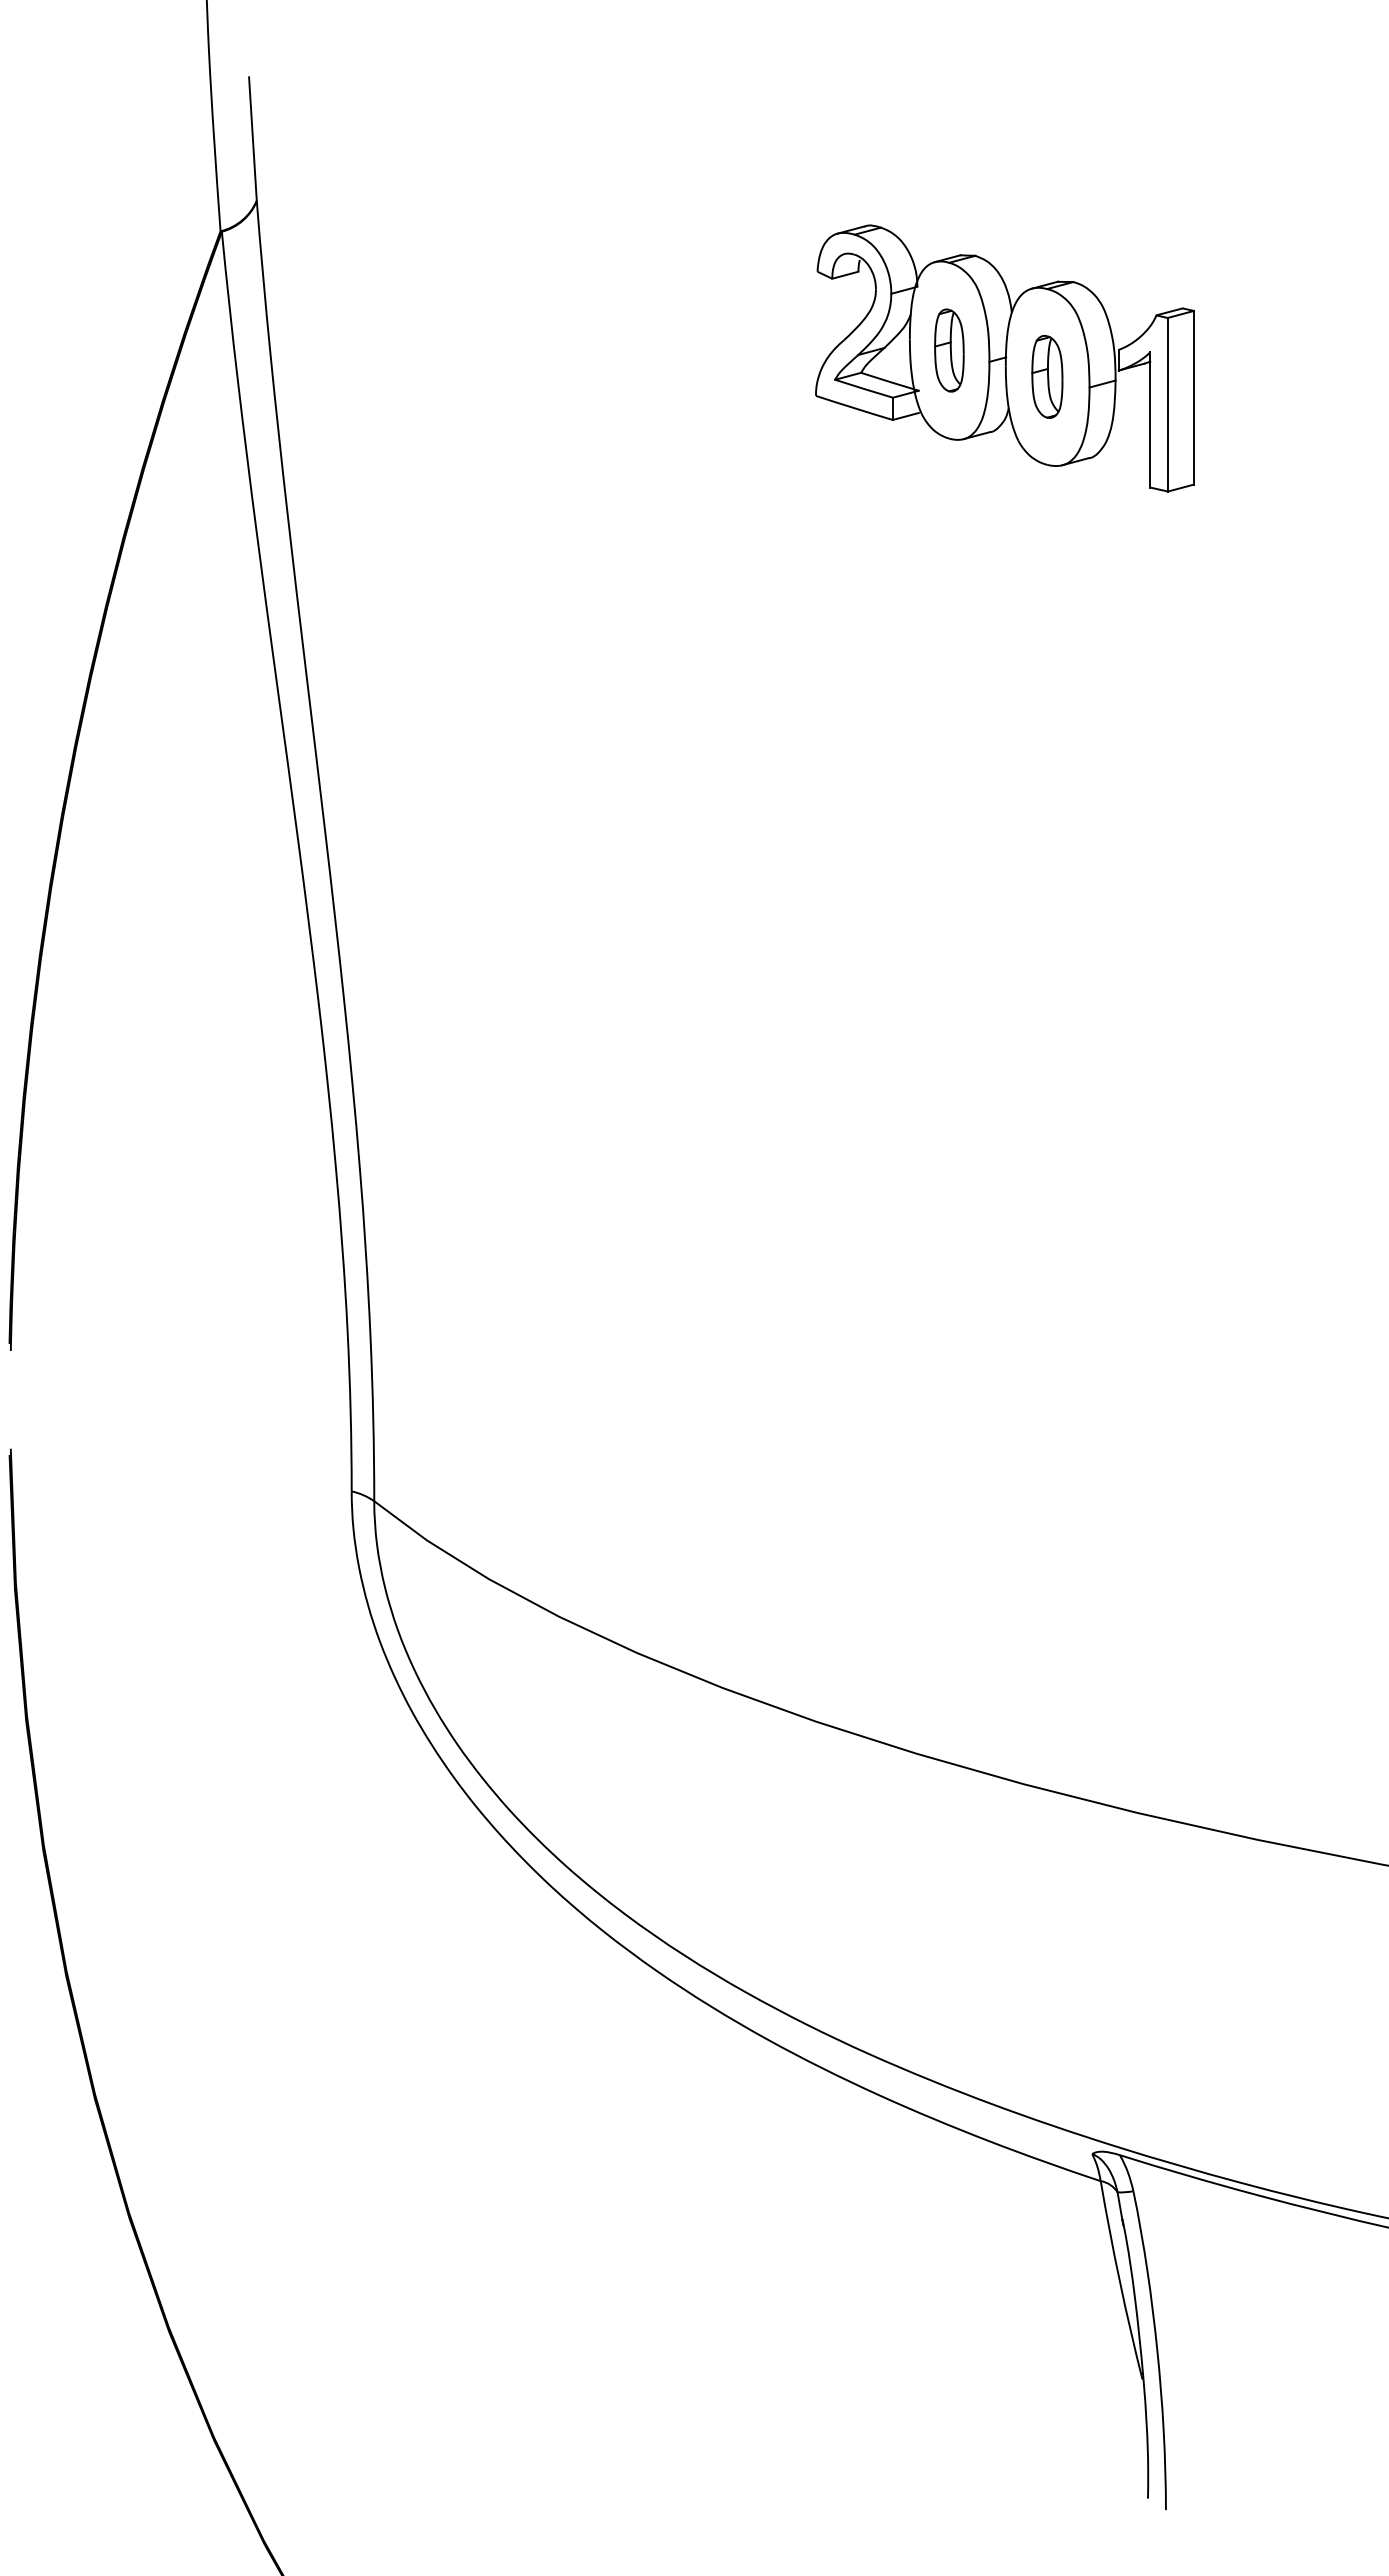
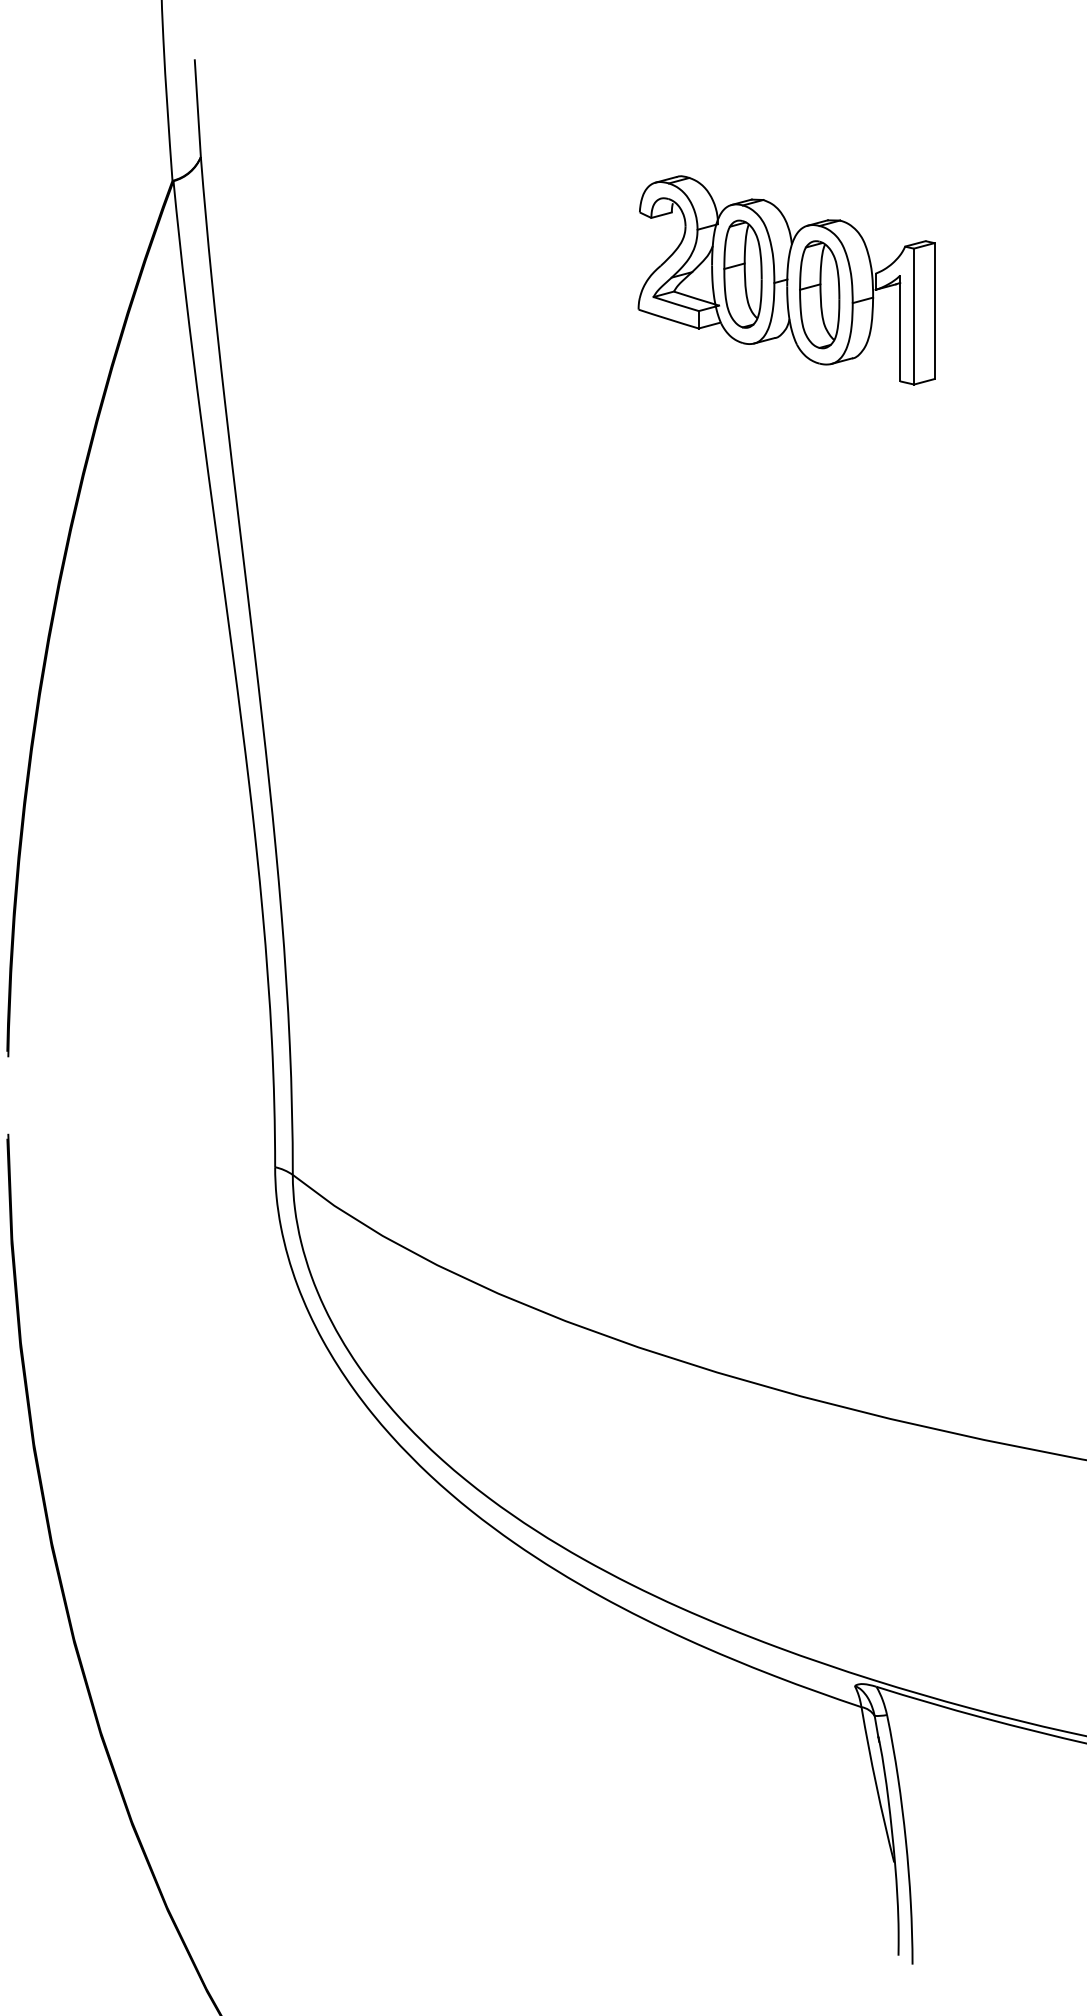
part: (949, 350) -> (743, 274), size x1.67
part: (1047, 376) -> (819, 294), size x1.67

